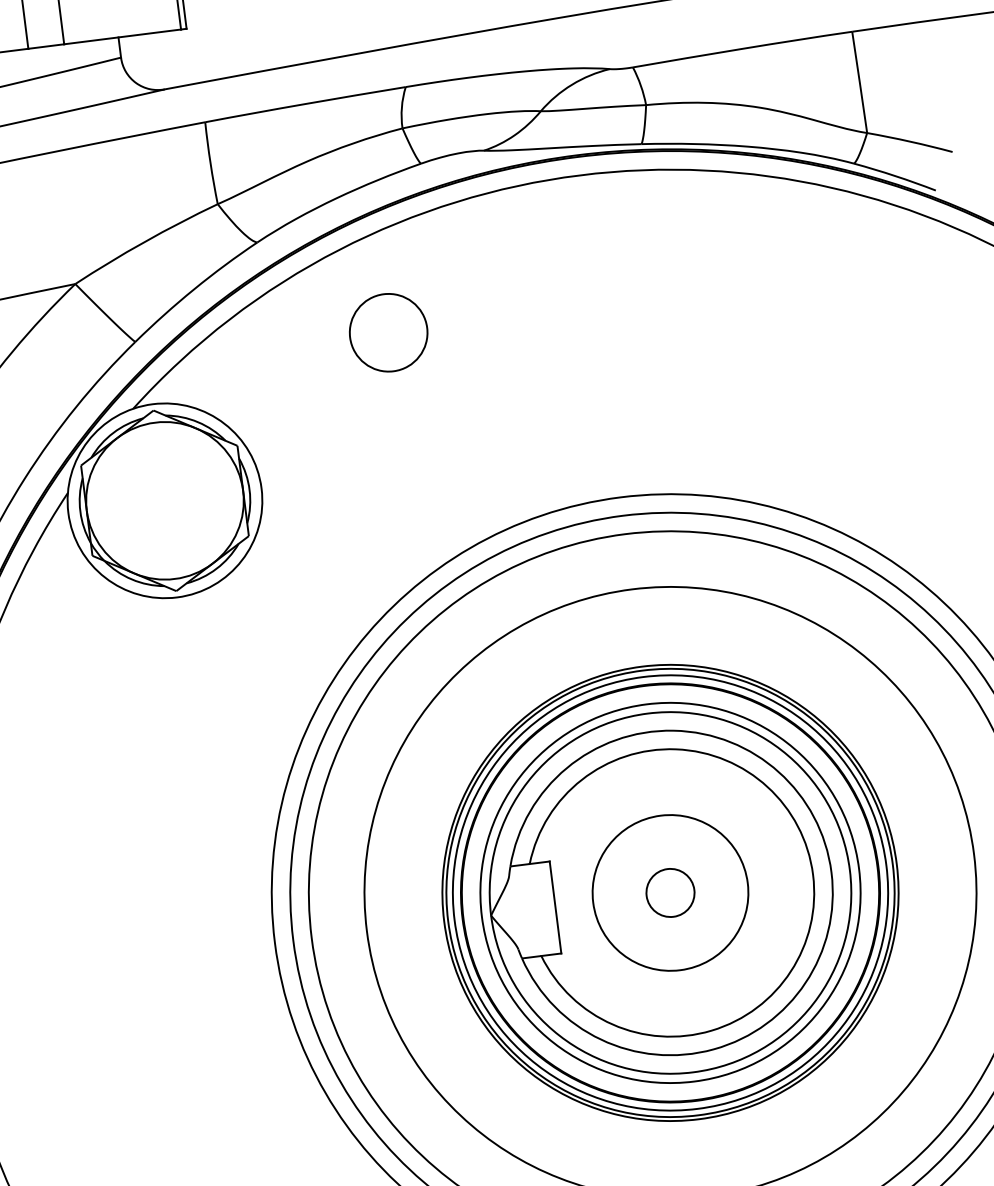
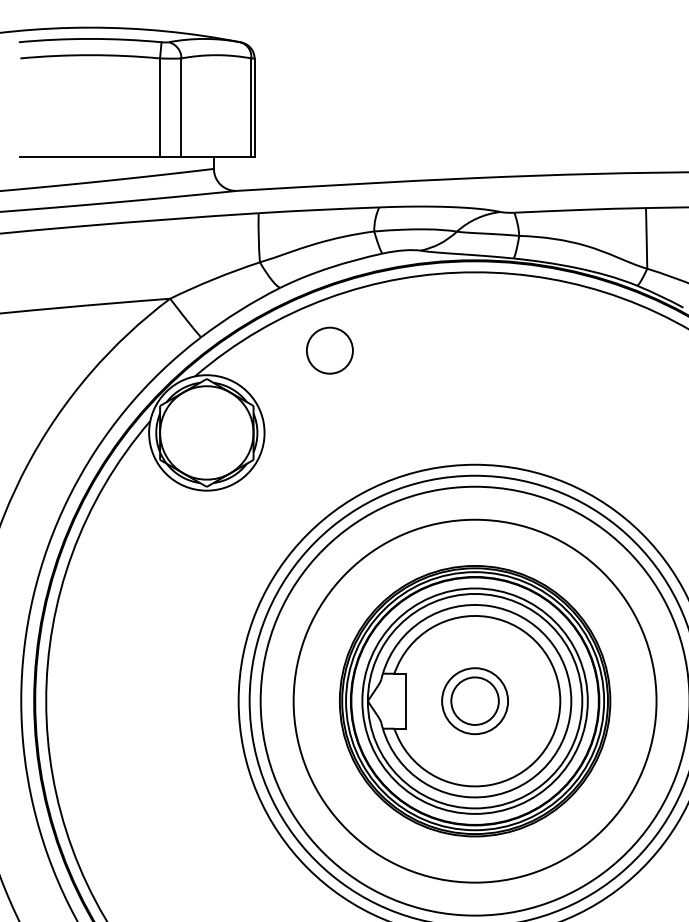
circle: (387, 332) -> (329, 350), moved
circle: (669, 891) -> (474, 700), size x1.67
circle: (671, 893) -> (475, 701), size x0.71

